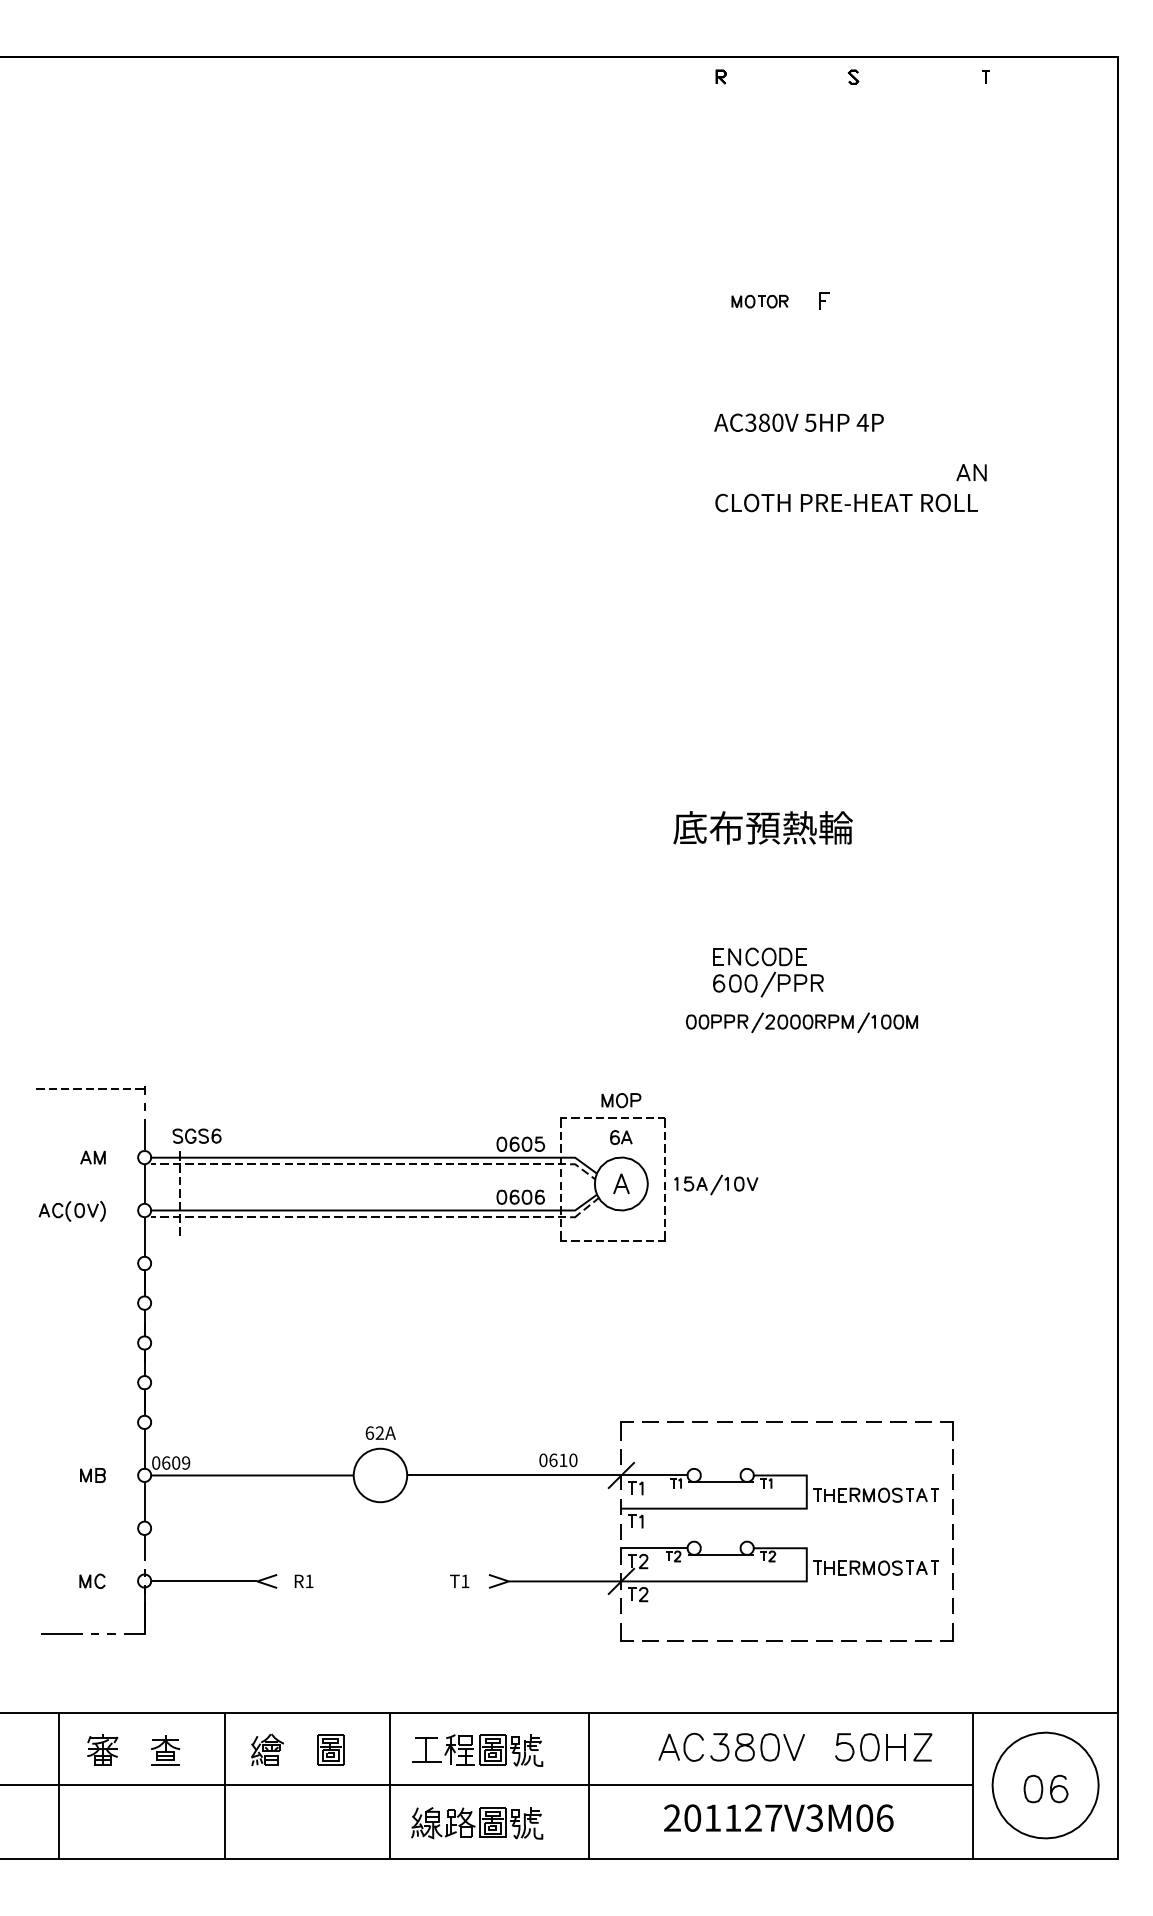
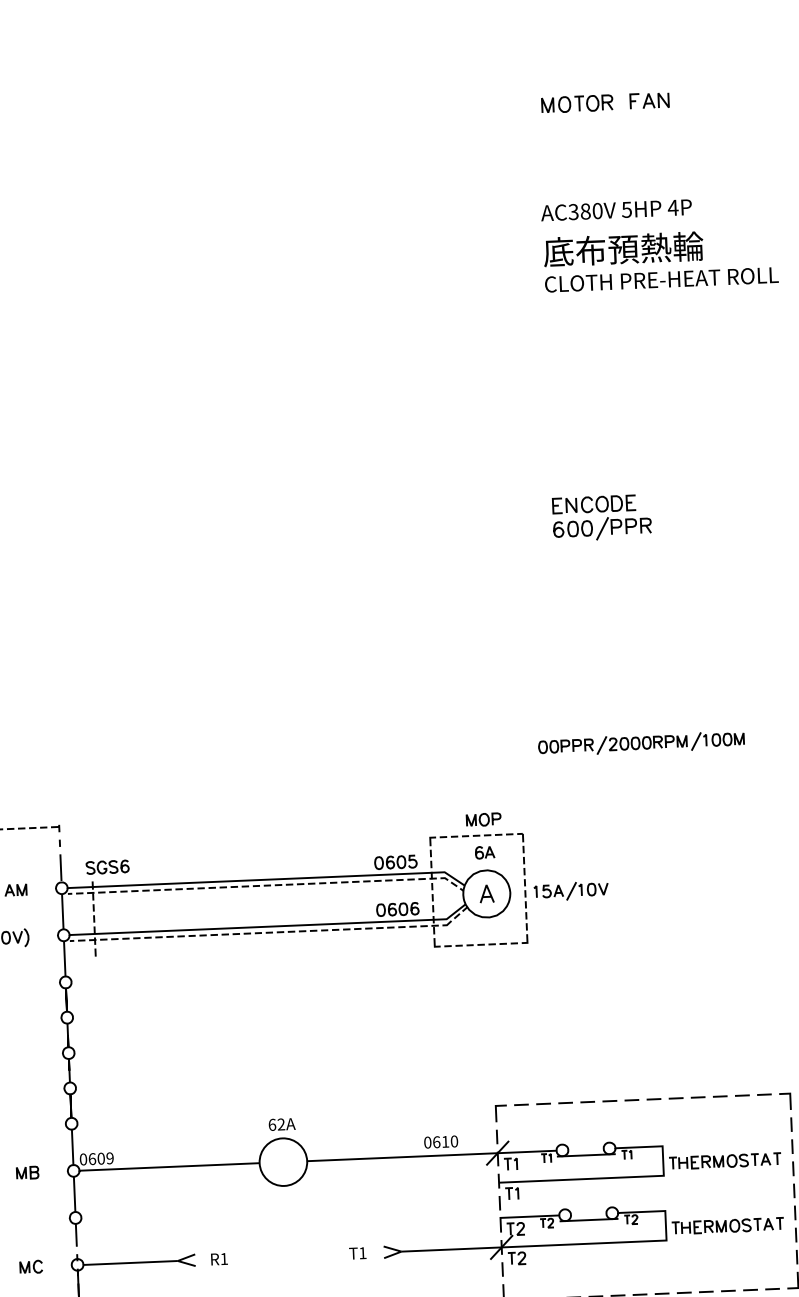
part: (759, 301) -> (576, 103), size x1.43
part: (971, 472) -> (655, 100), moved
text: (762, 827) -> (622, 248), moved
part: (768, 972) -> (602, 518), moved

